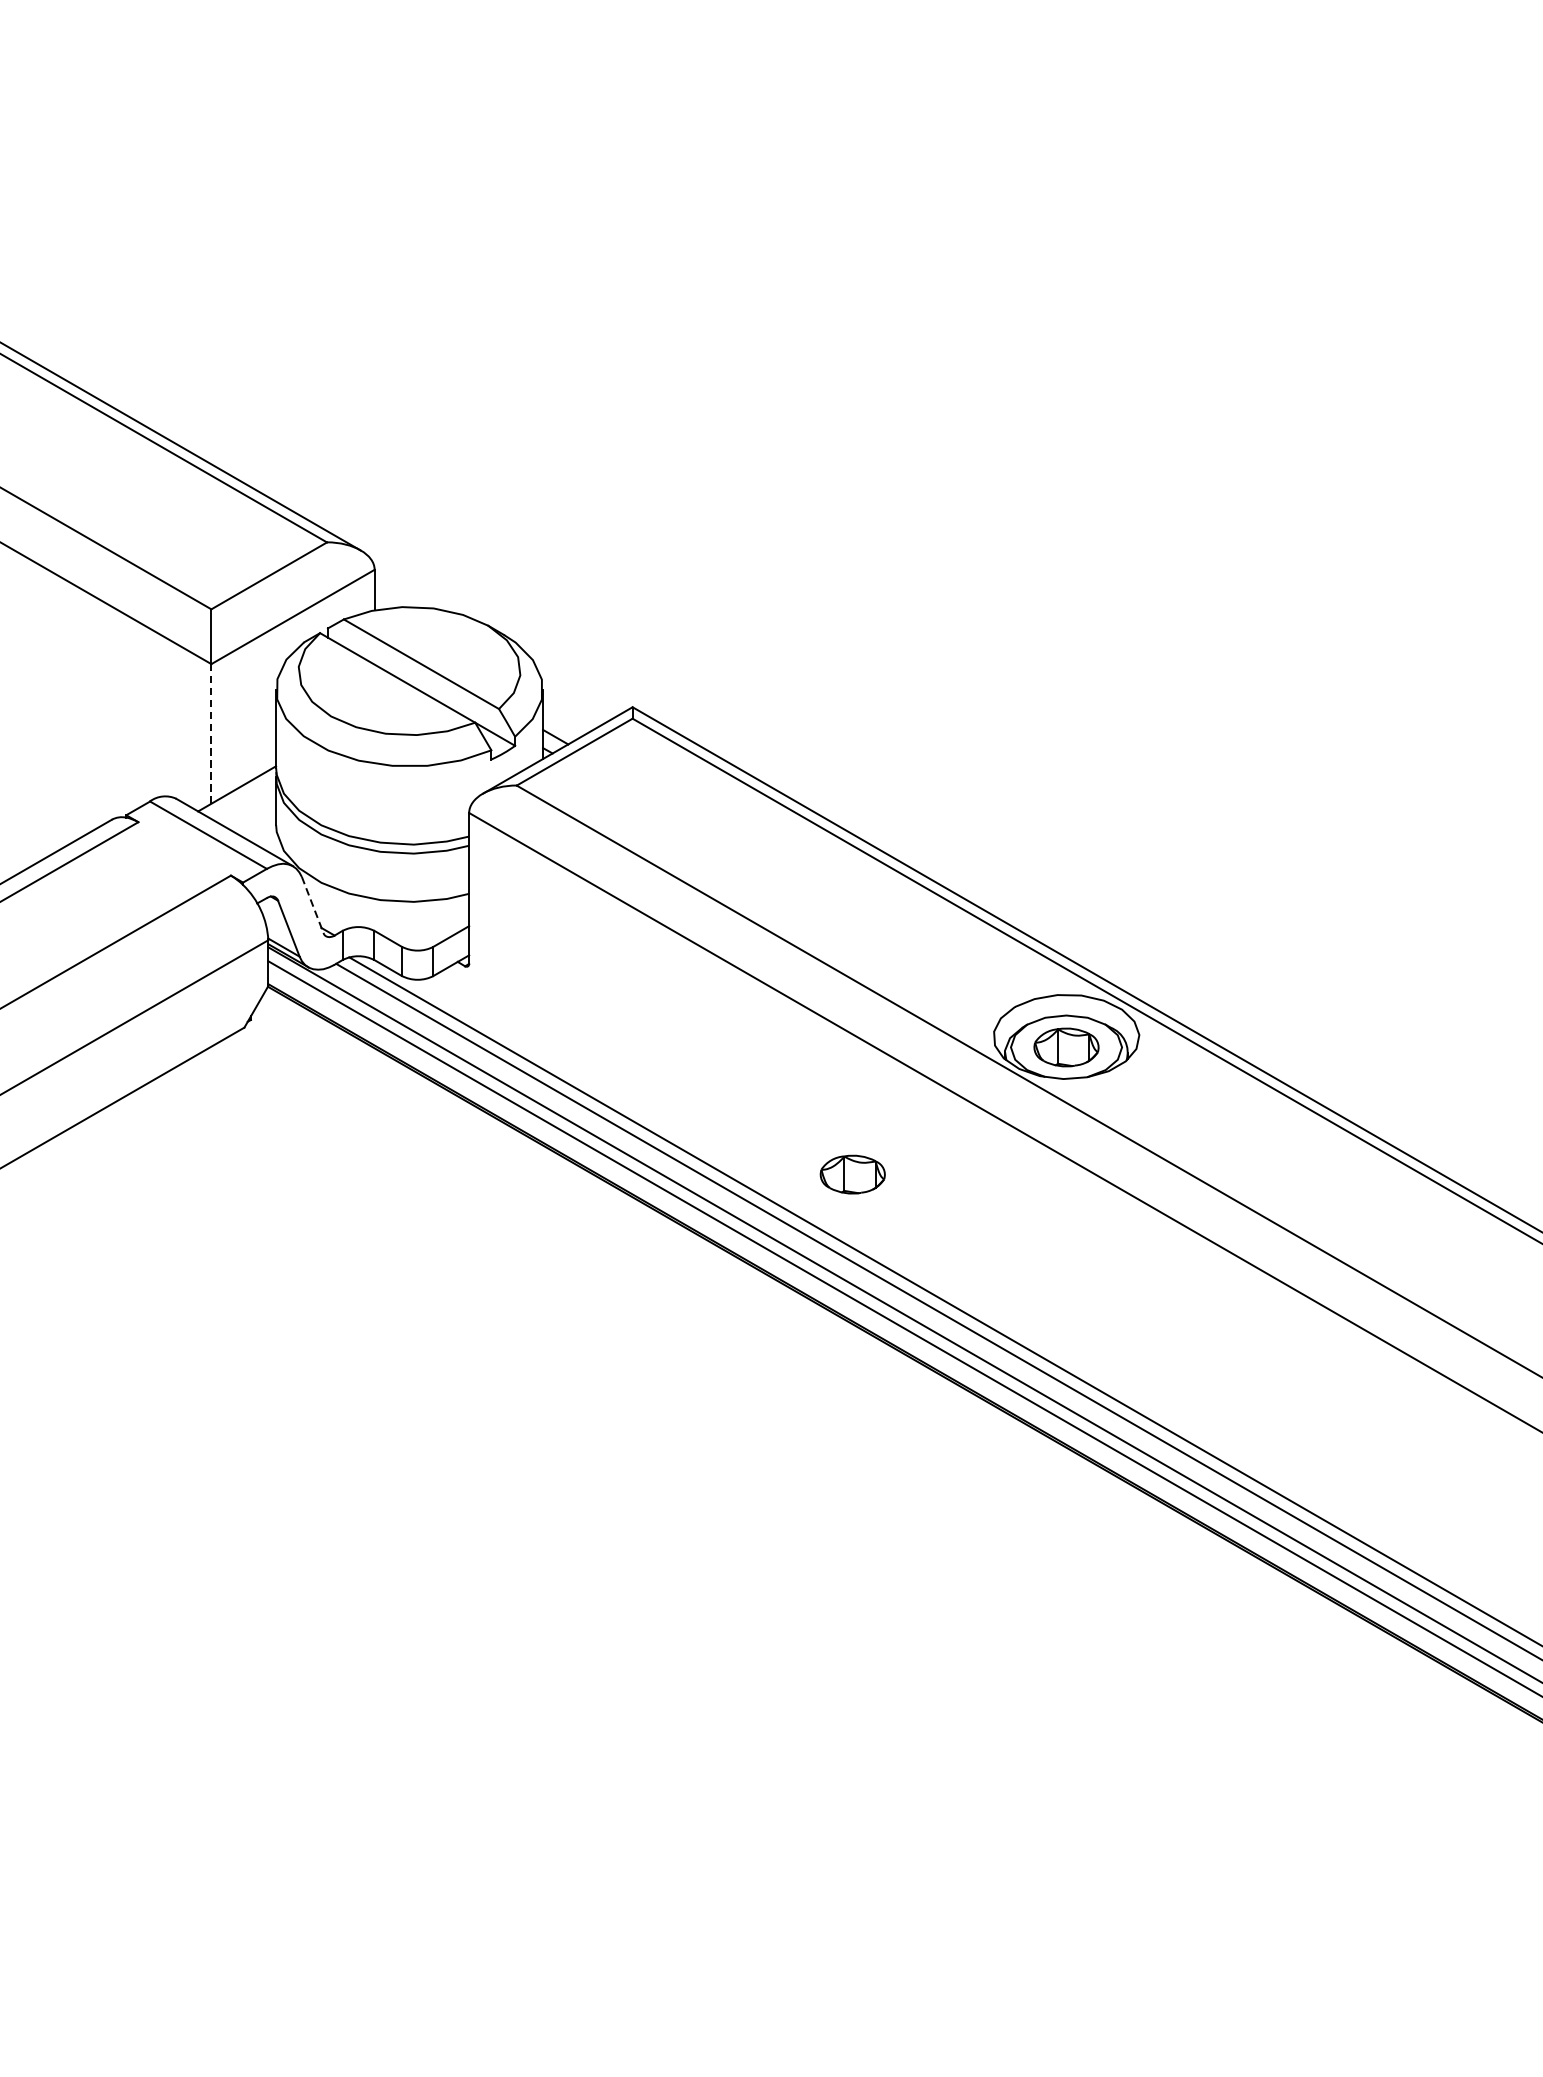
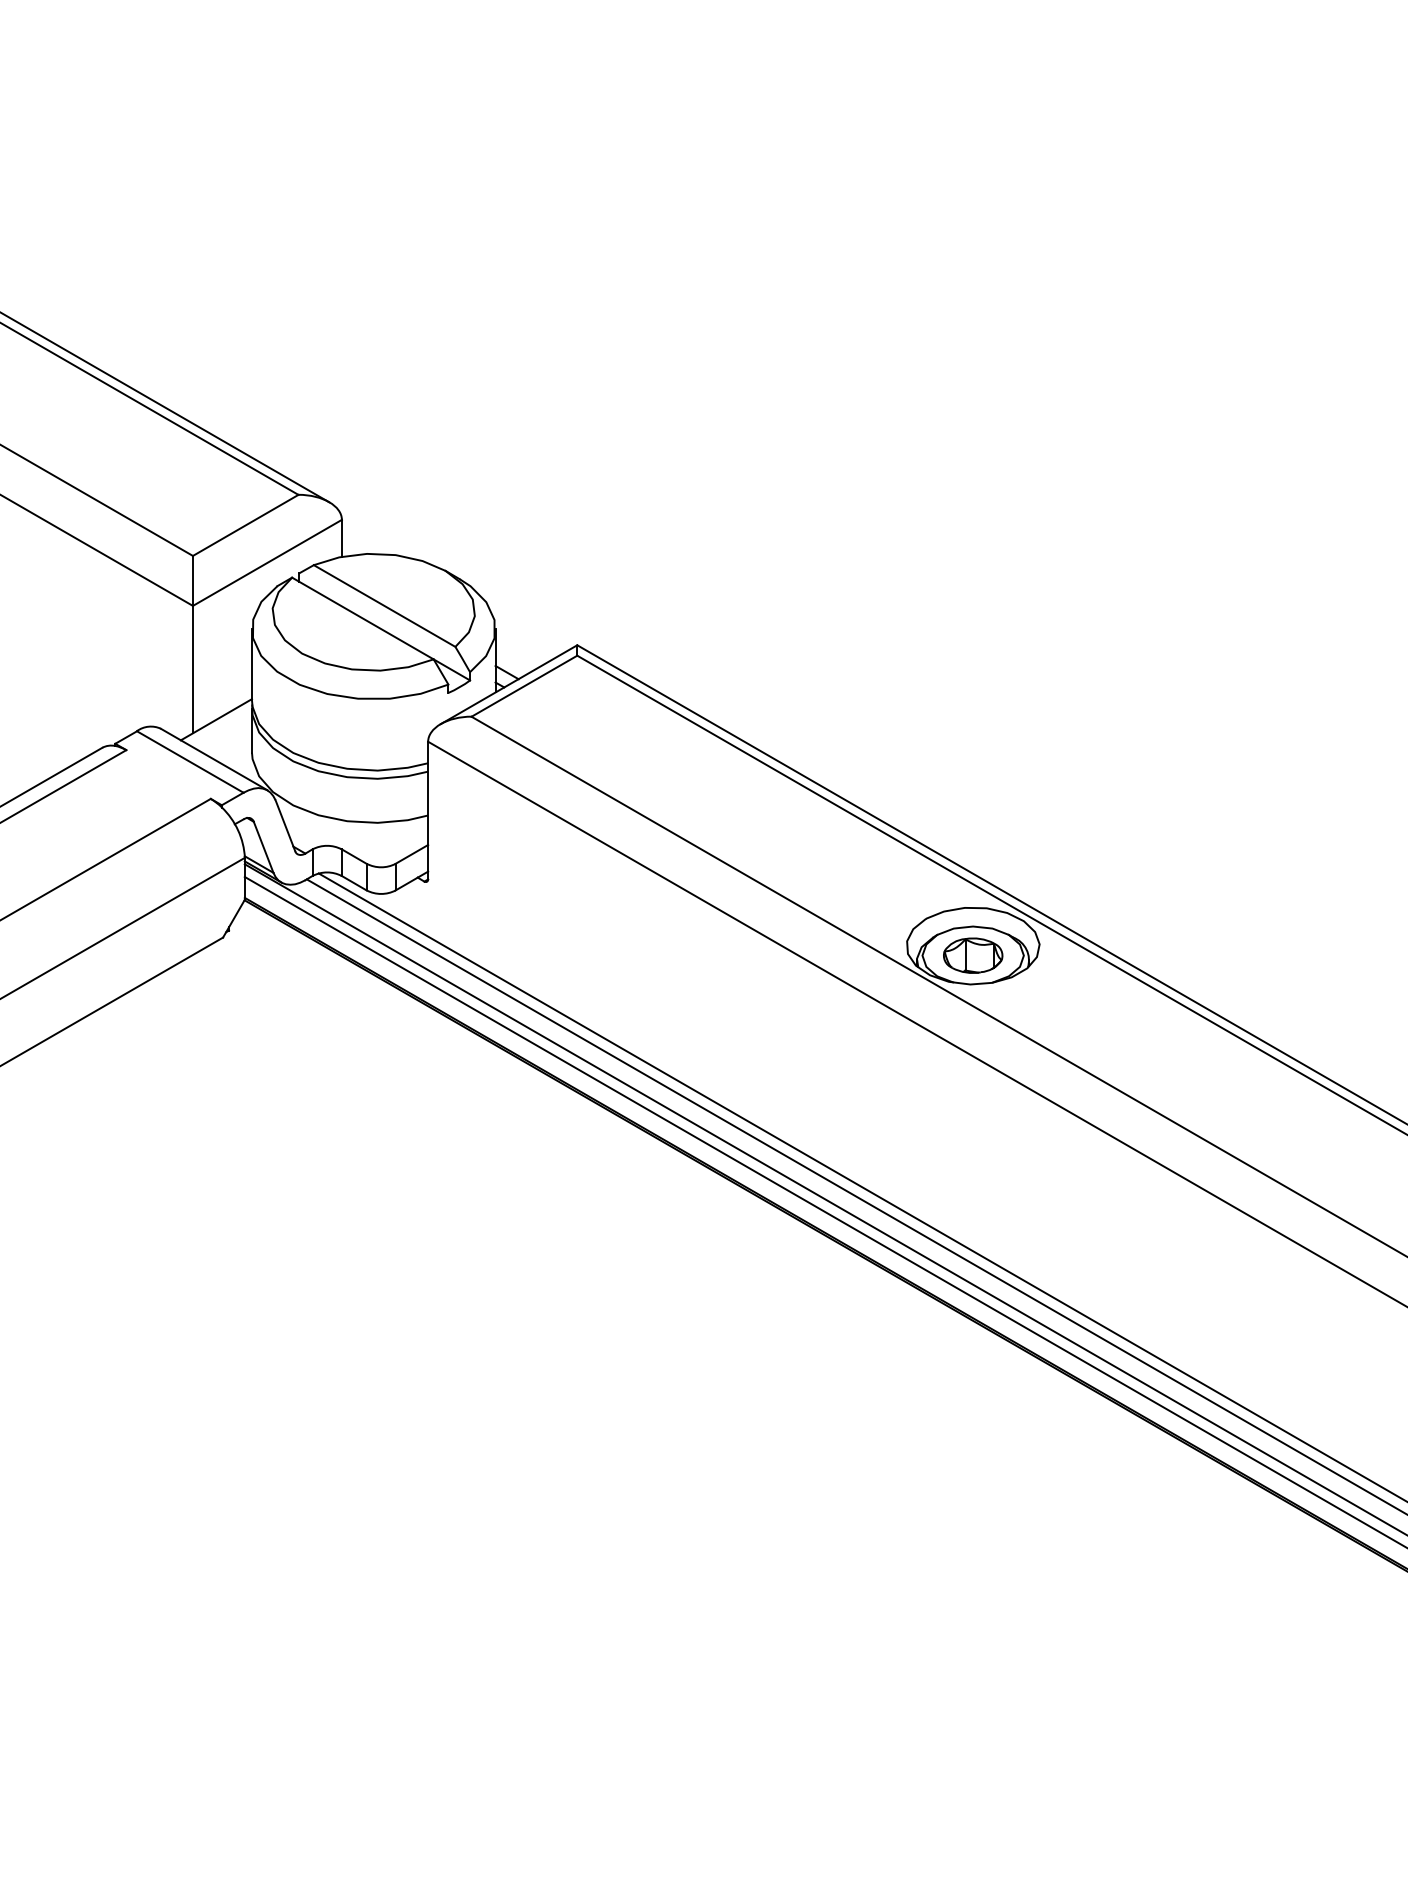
line: (210, 733) -> (192, 669), dashed -> solid
line: (312, 905) -> (285, 826), dashed -> solid
part: (853, 1174) -> (778, 1071), removed

